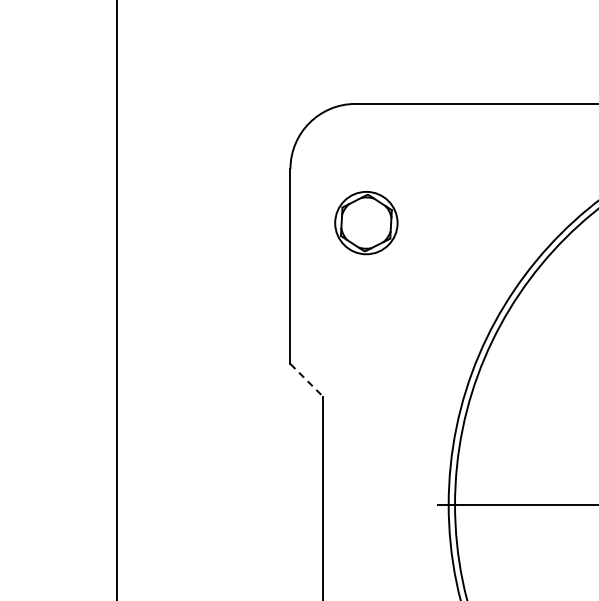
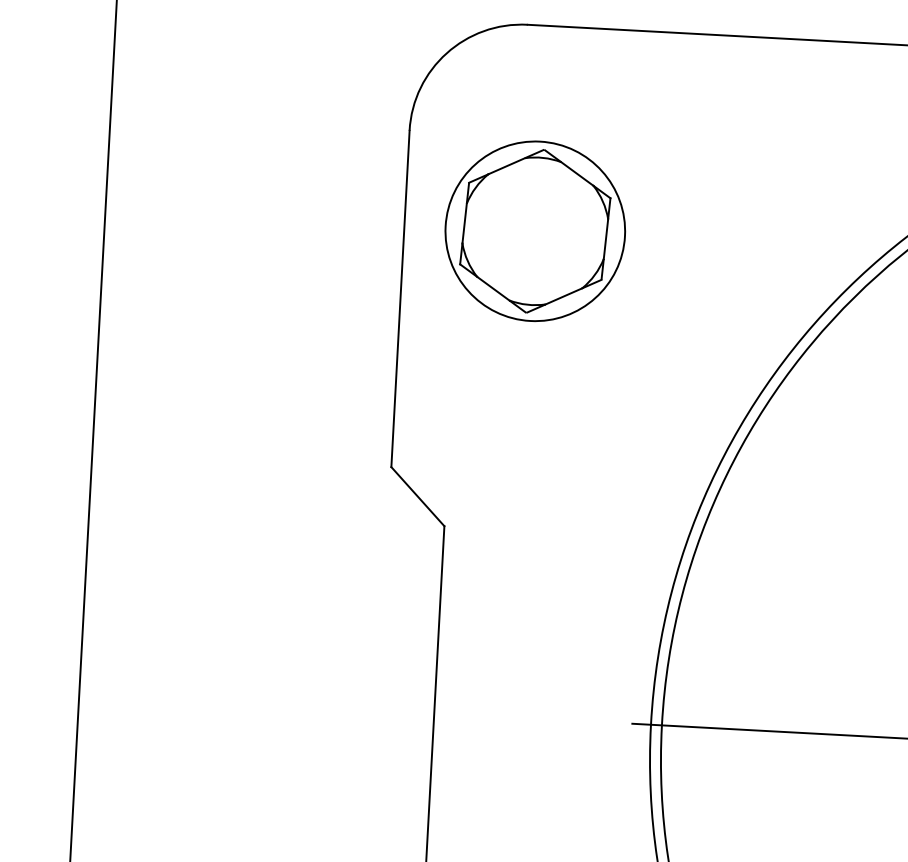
part: (366, 222) -> (535, 230), size x1.67
line: (306, 380) -> (417, 497), dashed -> solid

